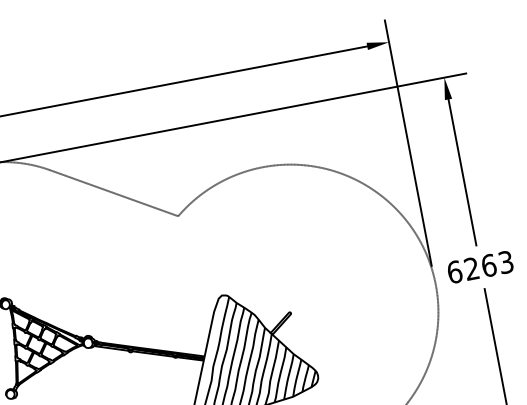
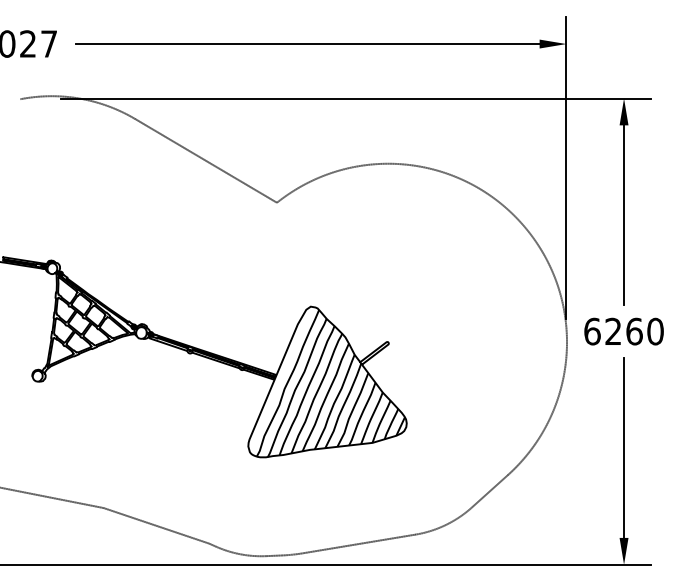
text: (506, 262) -> (655, 331), 6263 -> 6260

